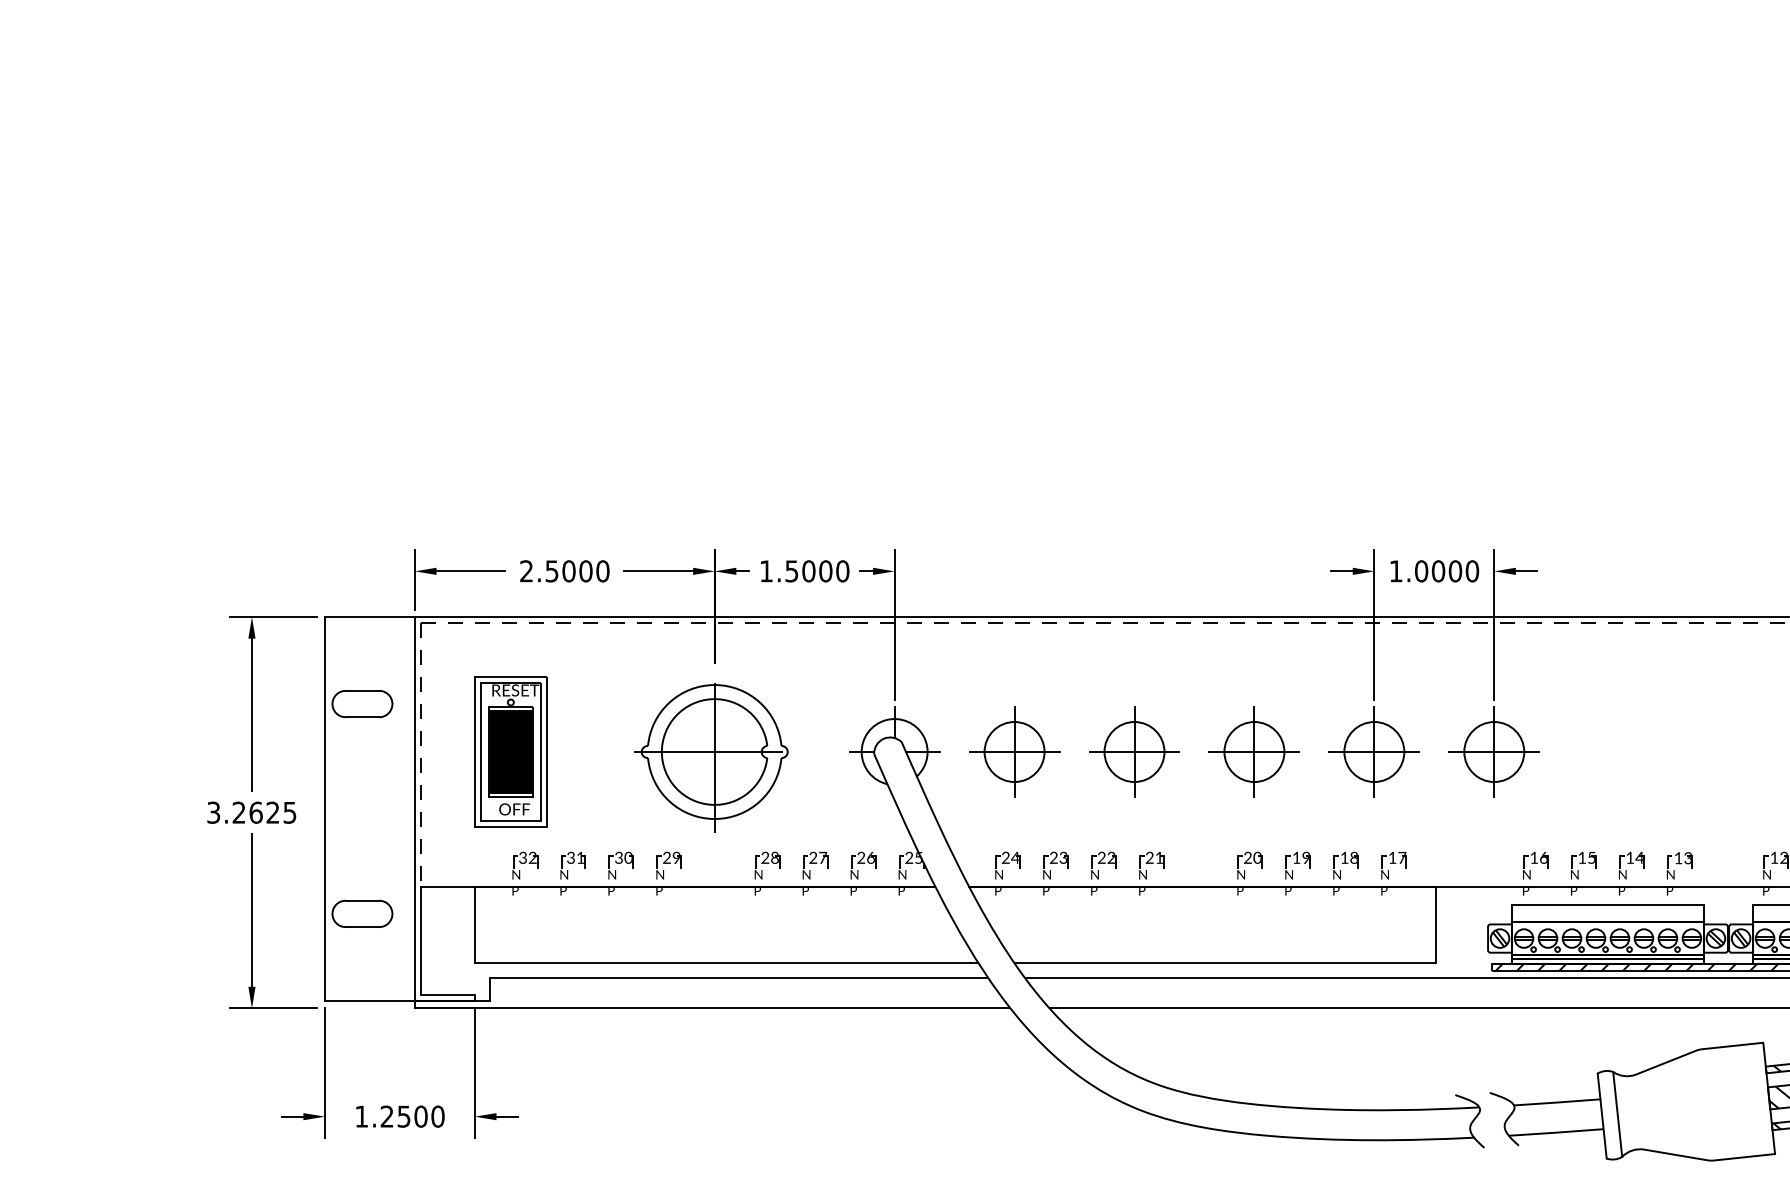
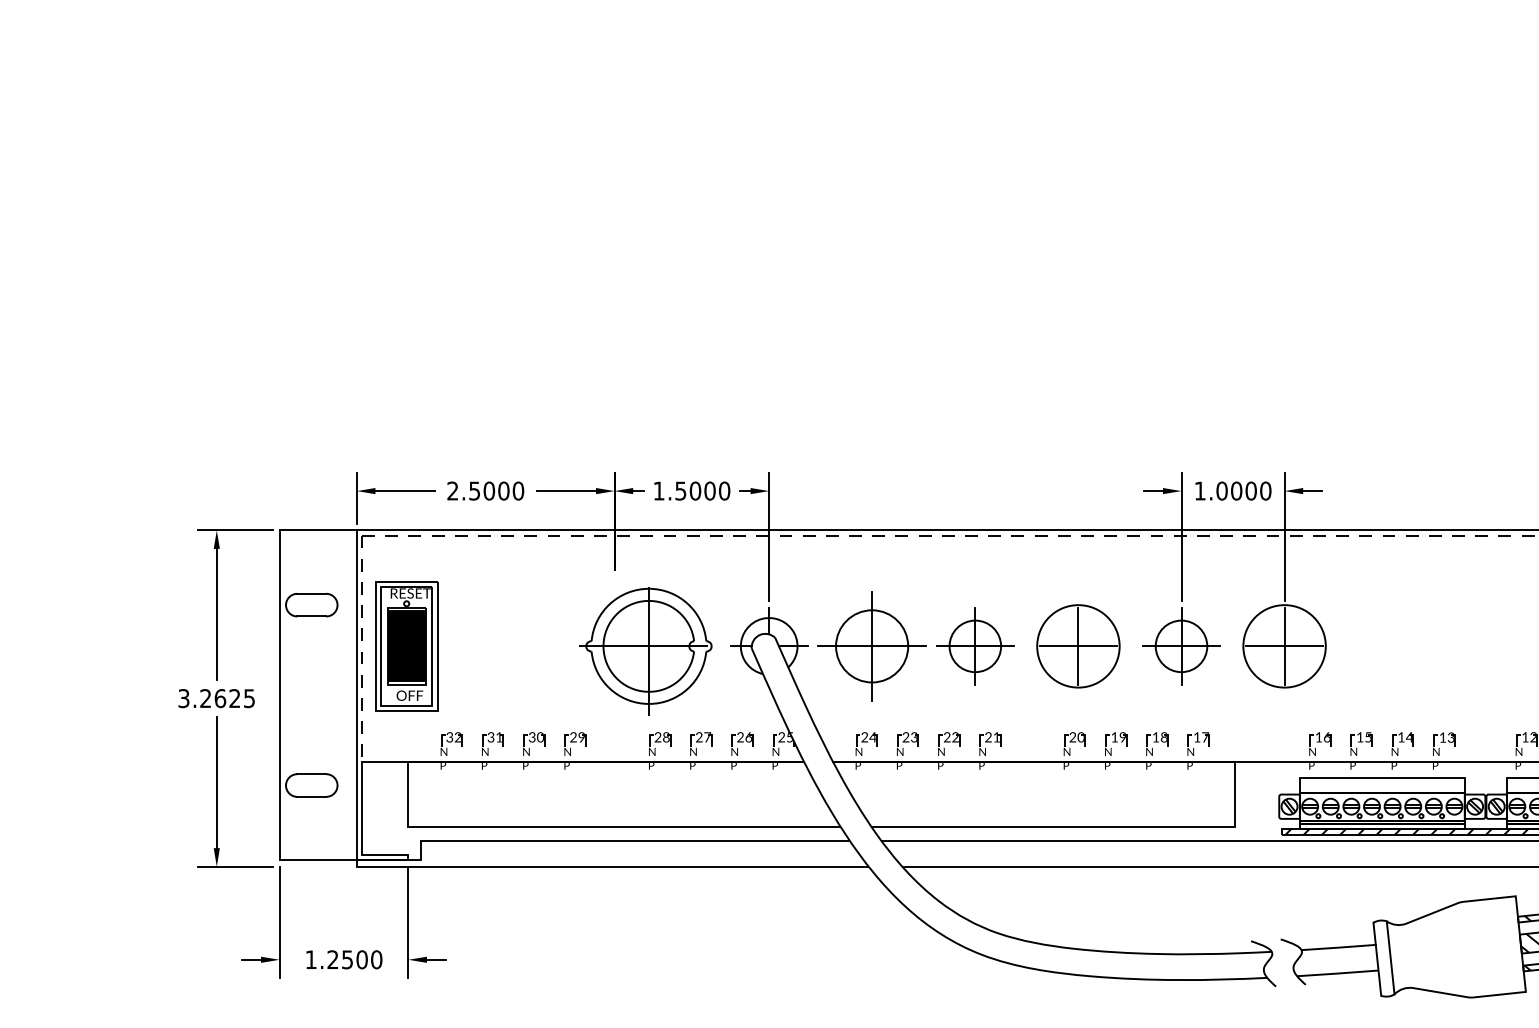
part: (510, 751) -> (406, 645), moved
part: (1014, 751) -> (872, 645), size x1.4
circle: (1254, 752) -> (1078, 646), size x1.6
circle: (1494, 752) -> (1284, 646), size x1.6
part: (711, 757) -> (646, 651), moved

